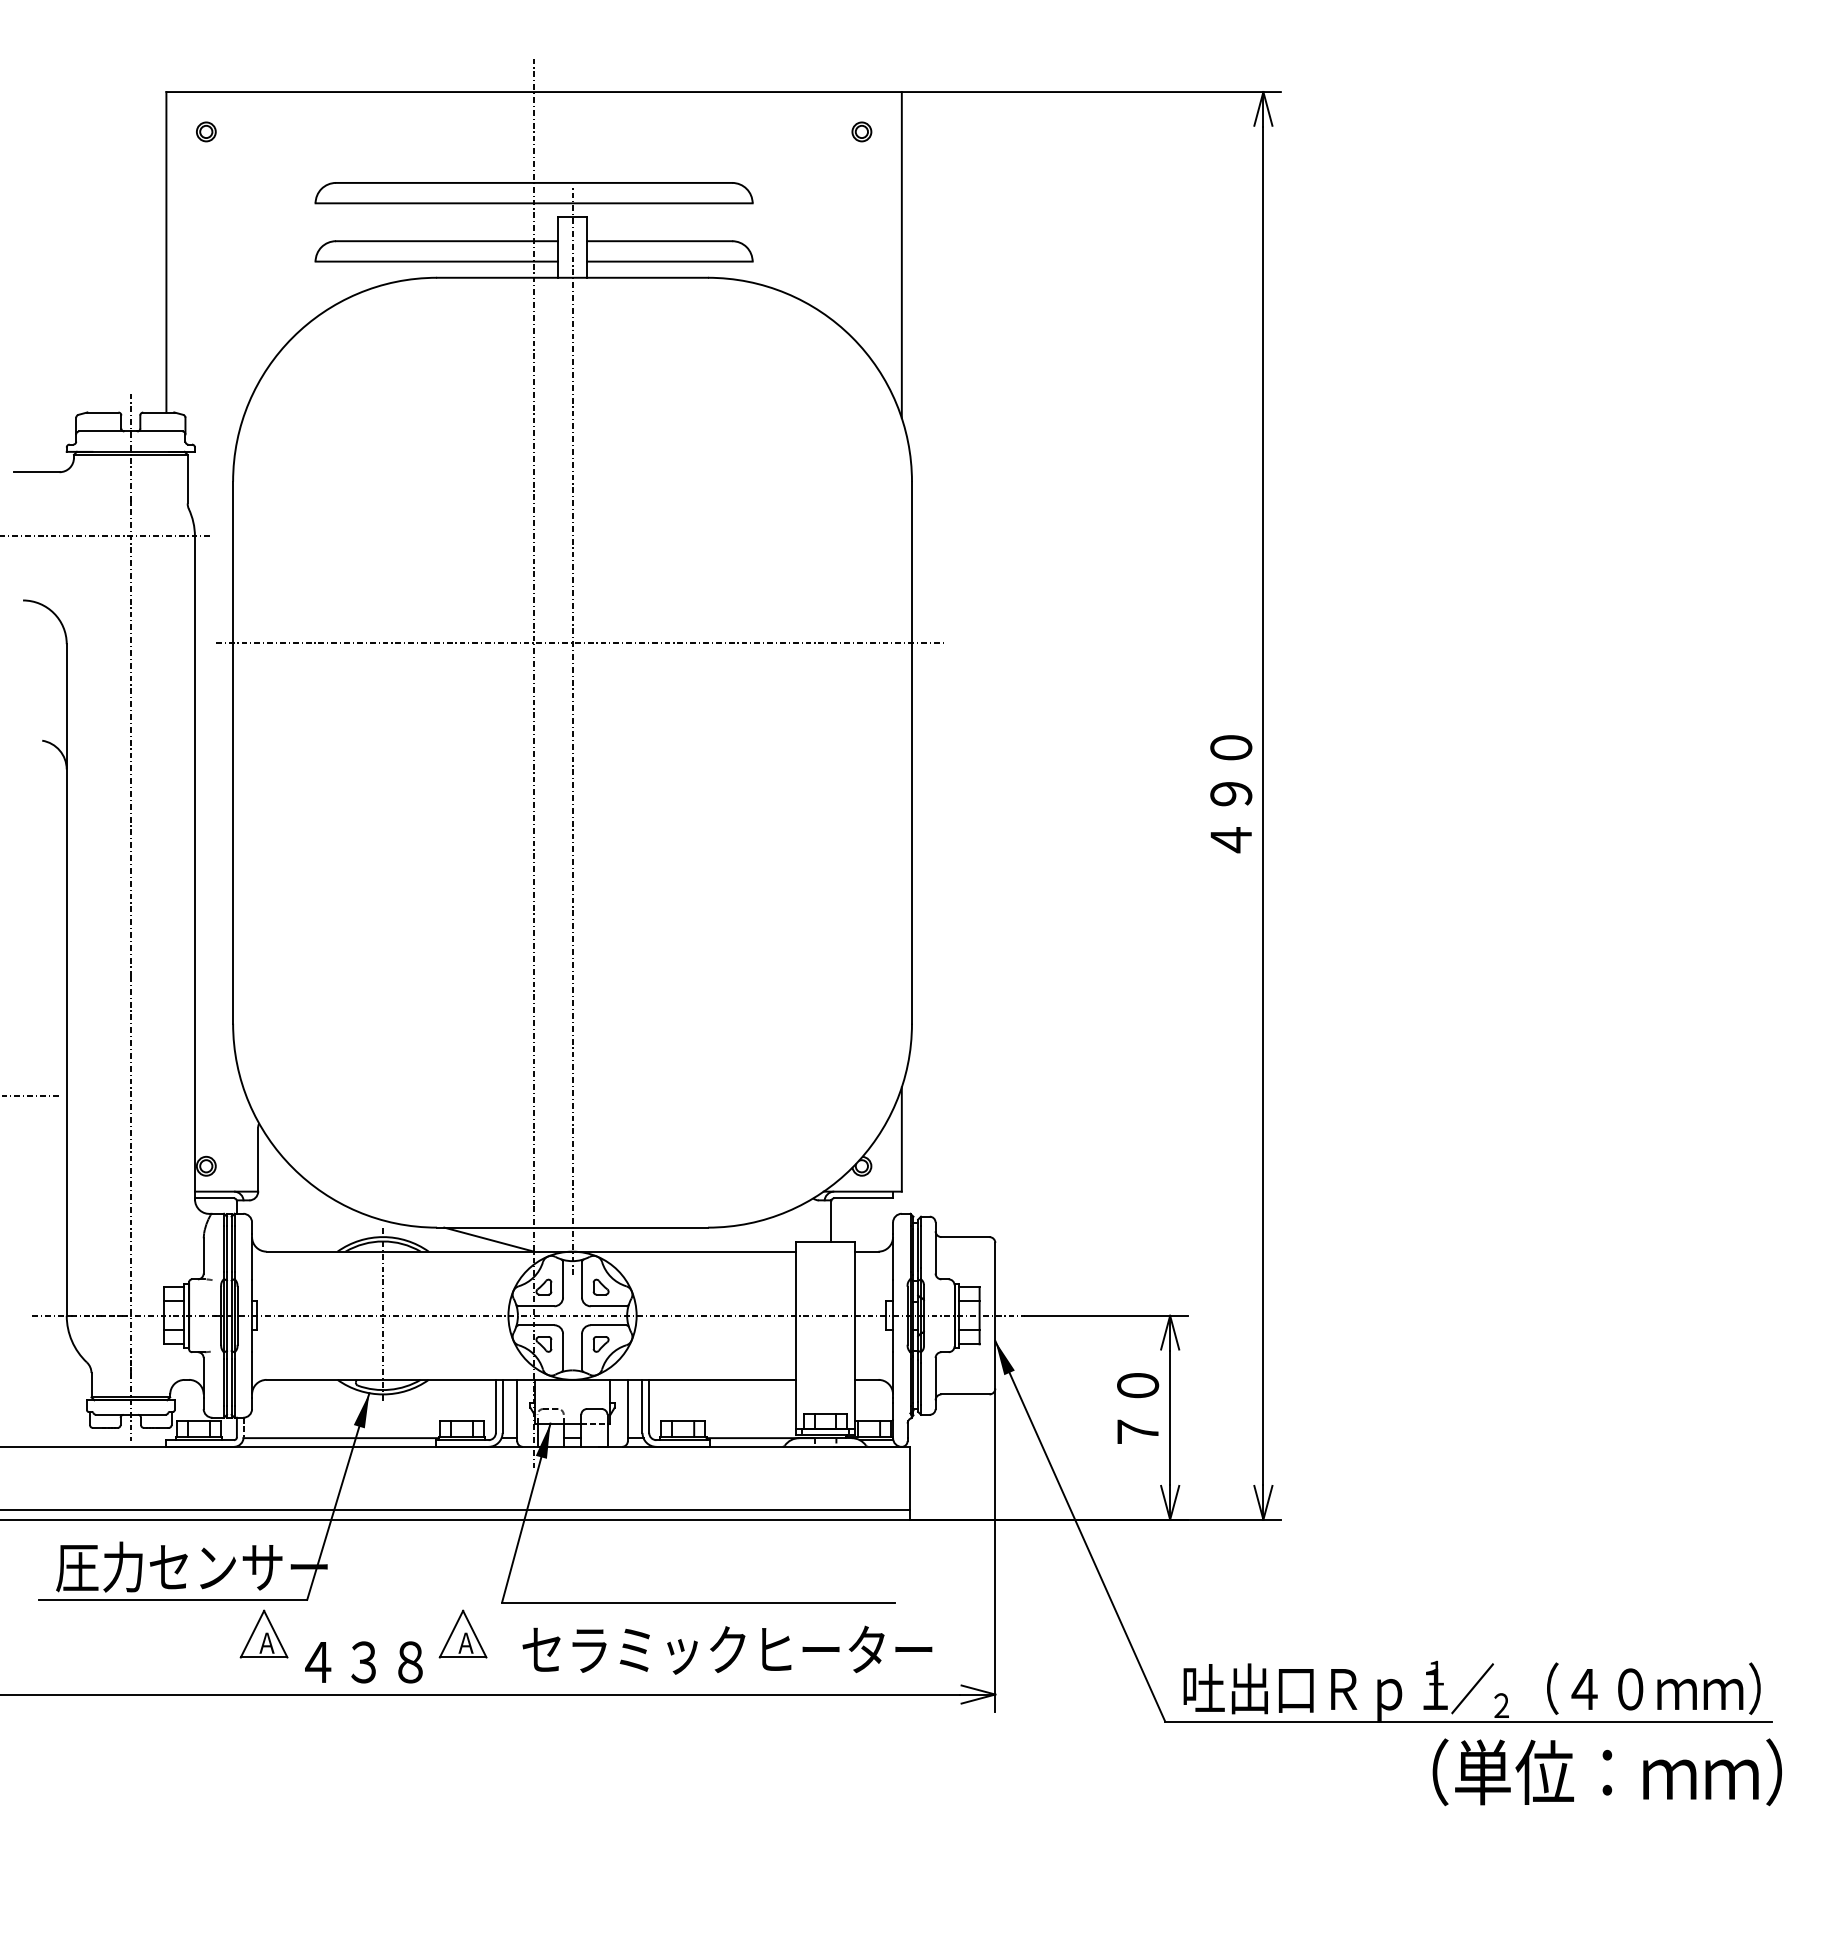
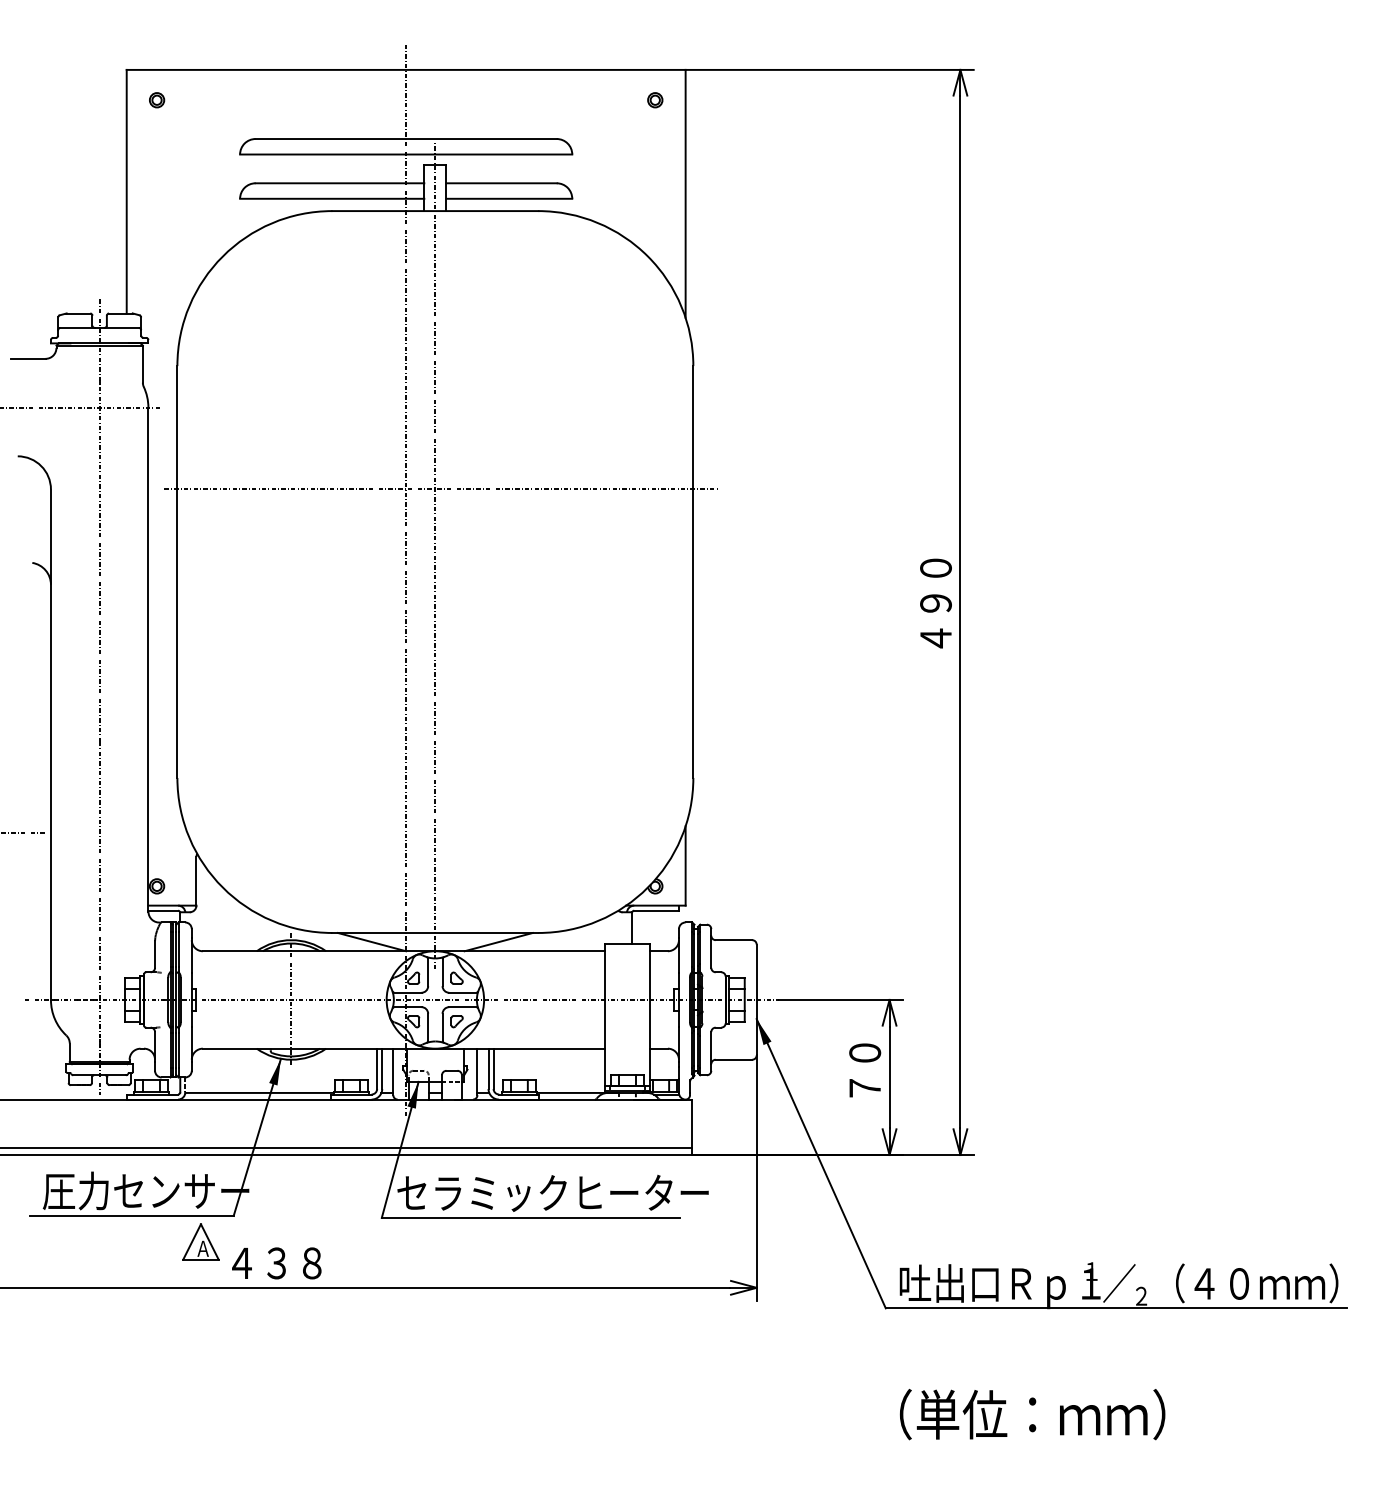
line: (655, 1239) -> (498, 942), added
part: (462, 1633) -> (351, 1241), removed
text: (727, 1649) -> (553, 1192), moved
text: (1606, 1772) -> (1031, 1414), moved

